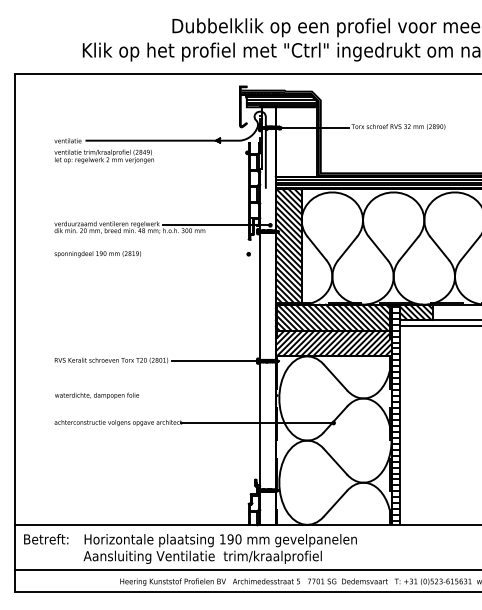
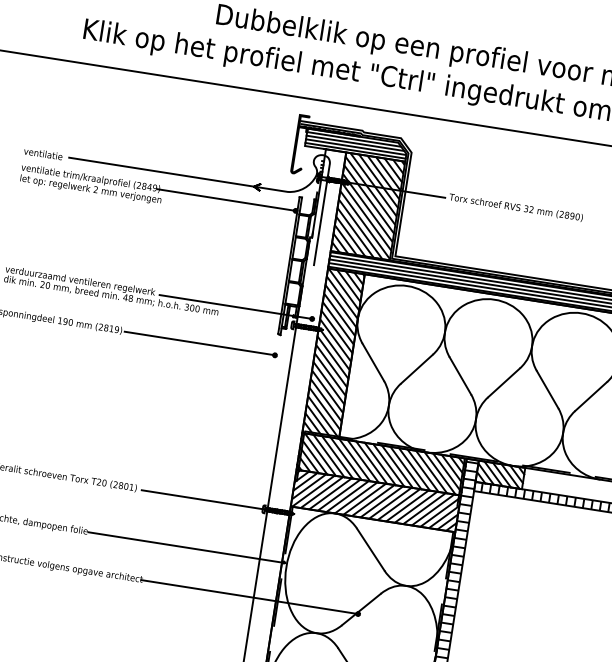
hatch: (296, 141) -> (367, 205), added
line: (198, 152) -> (226, 199), added
line: (195, 254) -> (199, 343), added
hatch: (440, 322) -> (532, 494), added
line: (208, 395) -> (186, 547), added

